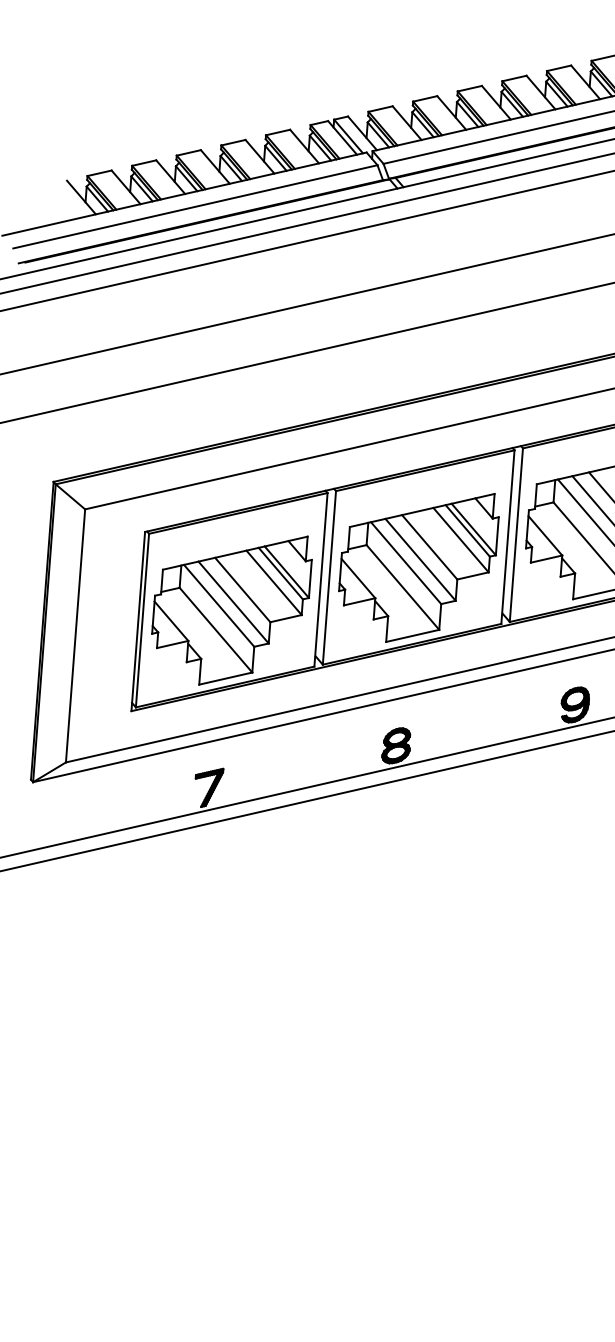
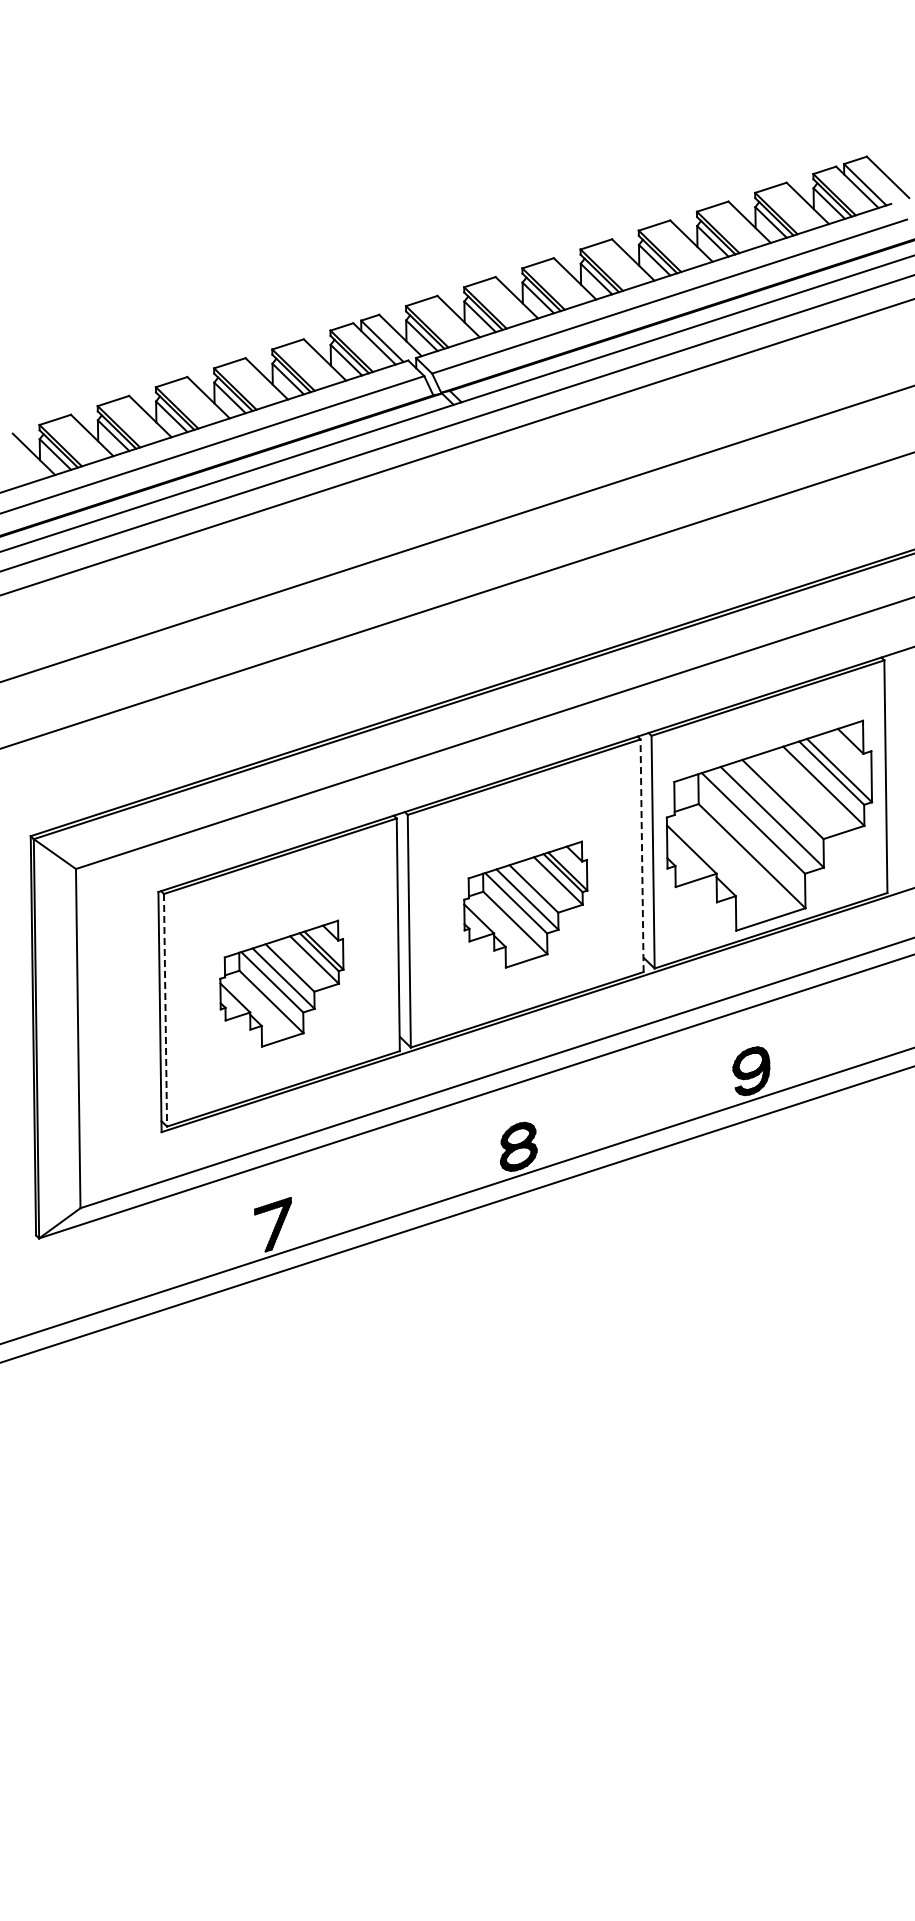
line: (508, 536) -> (642, 855), solid -> dashed
part: (417, 565) -> (525, 904), size x0.6
part: (230, 608) -> (281, 983), size x0.6
line: (142, 620) -> (165, 1010), solid -> dashed

